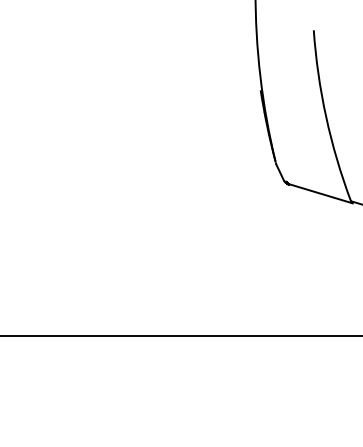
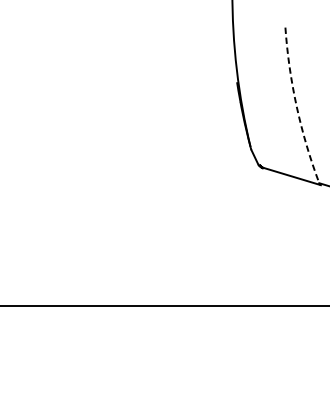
arc: (326, 117) -> (296, 107), solid -> dashed

